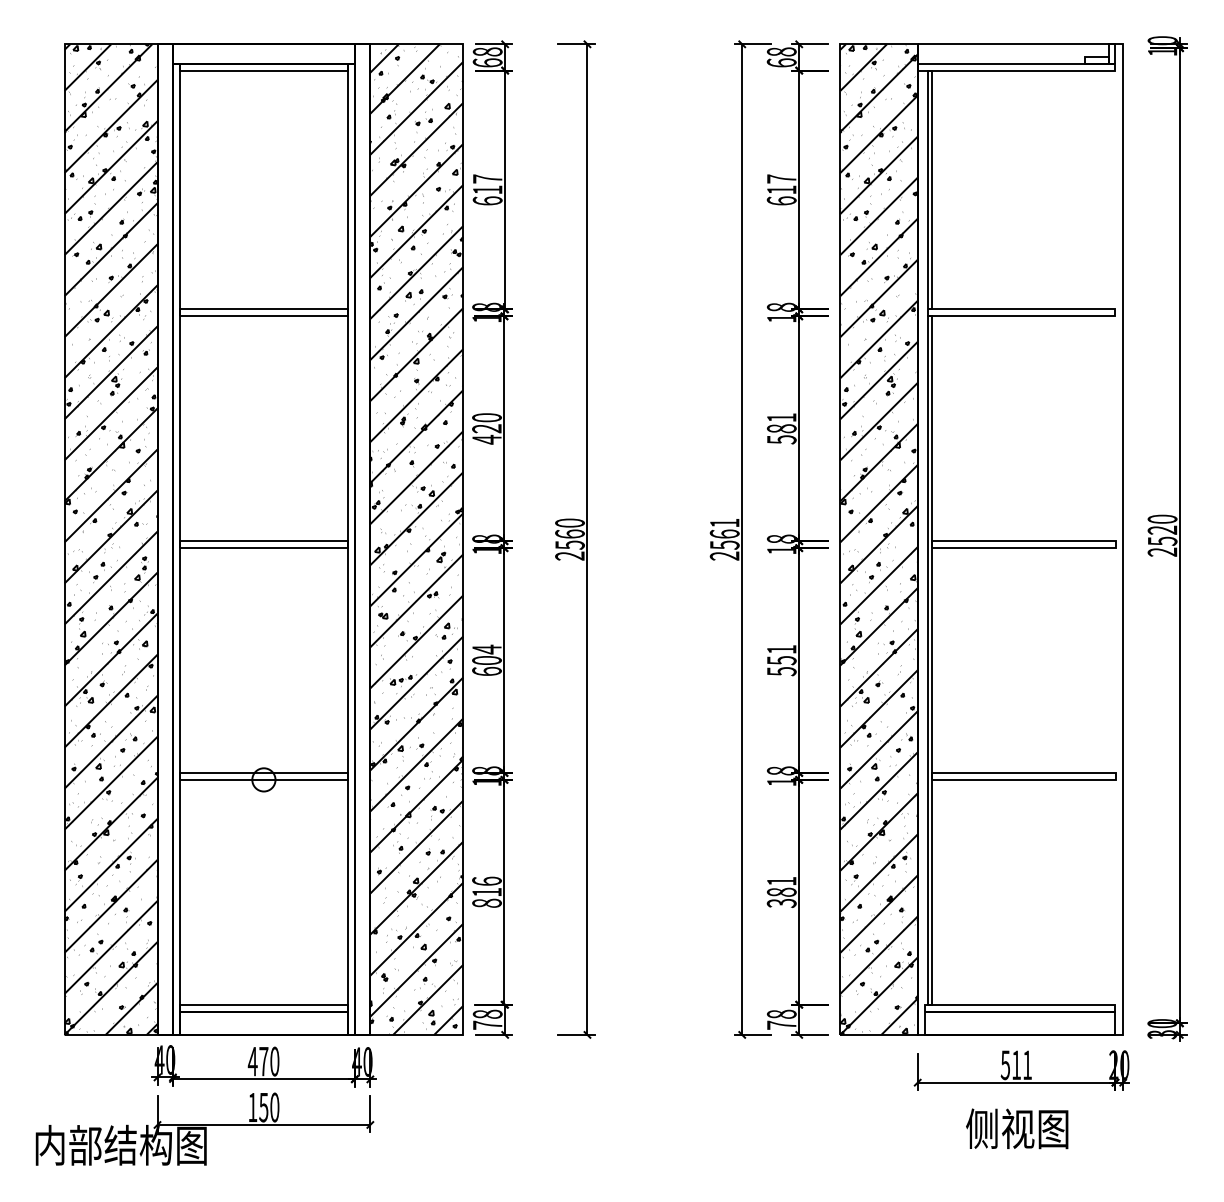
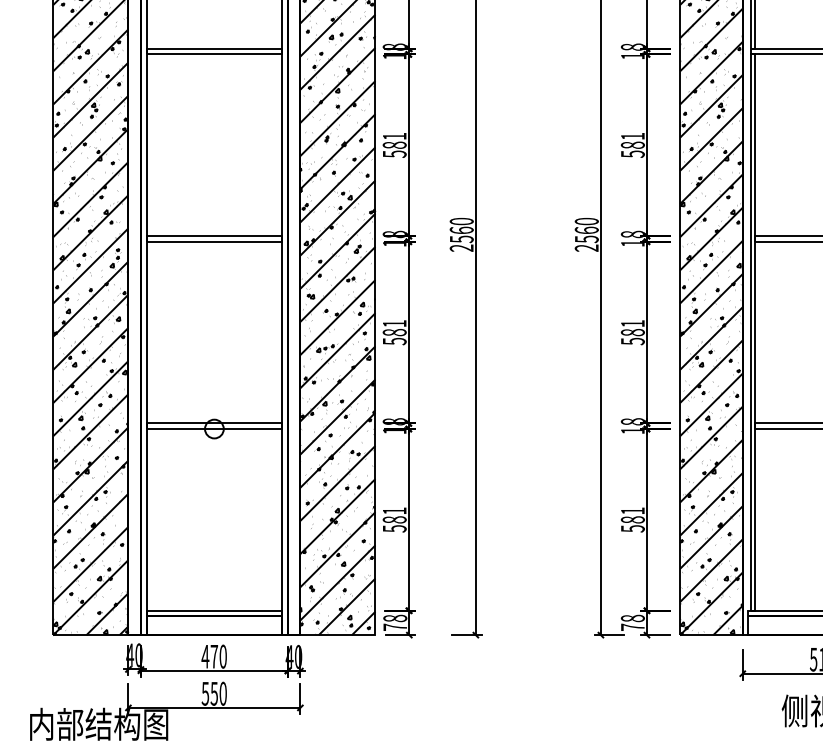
text: (486, 428) -> (394, 145), 420 -> 581
text: (724, 522) -> (586, 221), 2561 -> 2560
text: (486, 660) -> (394, 332), 604 -> 581
text: (781, 660) -> (632, 332), 551 -> 581
text: (486, 892) -> (394, 520), 816 -> 581
text: (780, 902) -> (631, 528), 381 -> 581
text: (252, 1107) -> (205, 693), 150 -> 550

